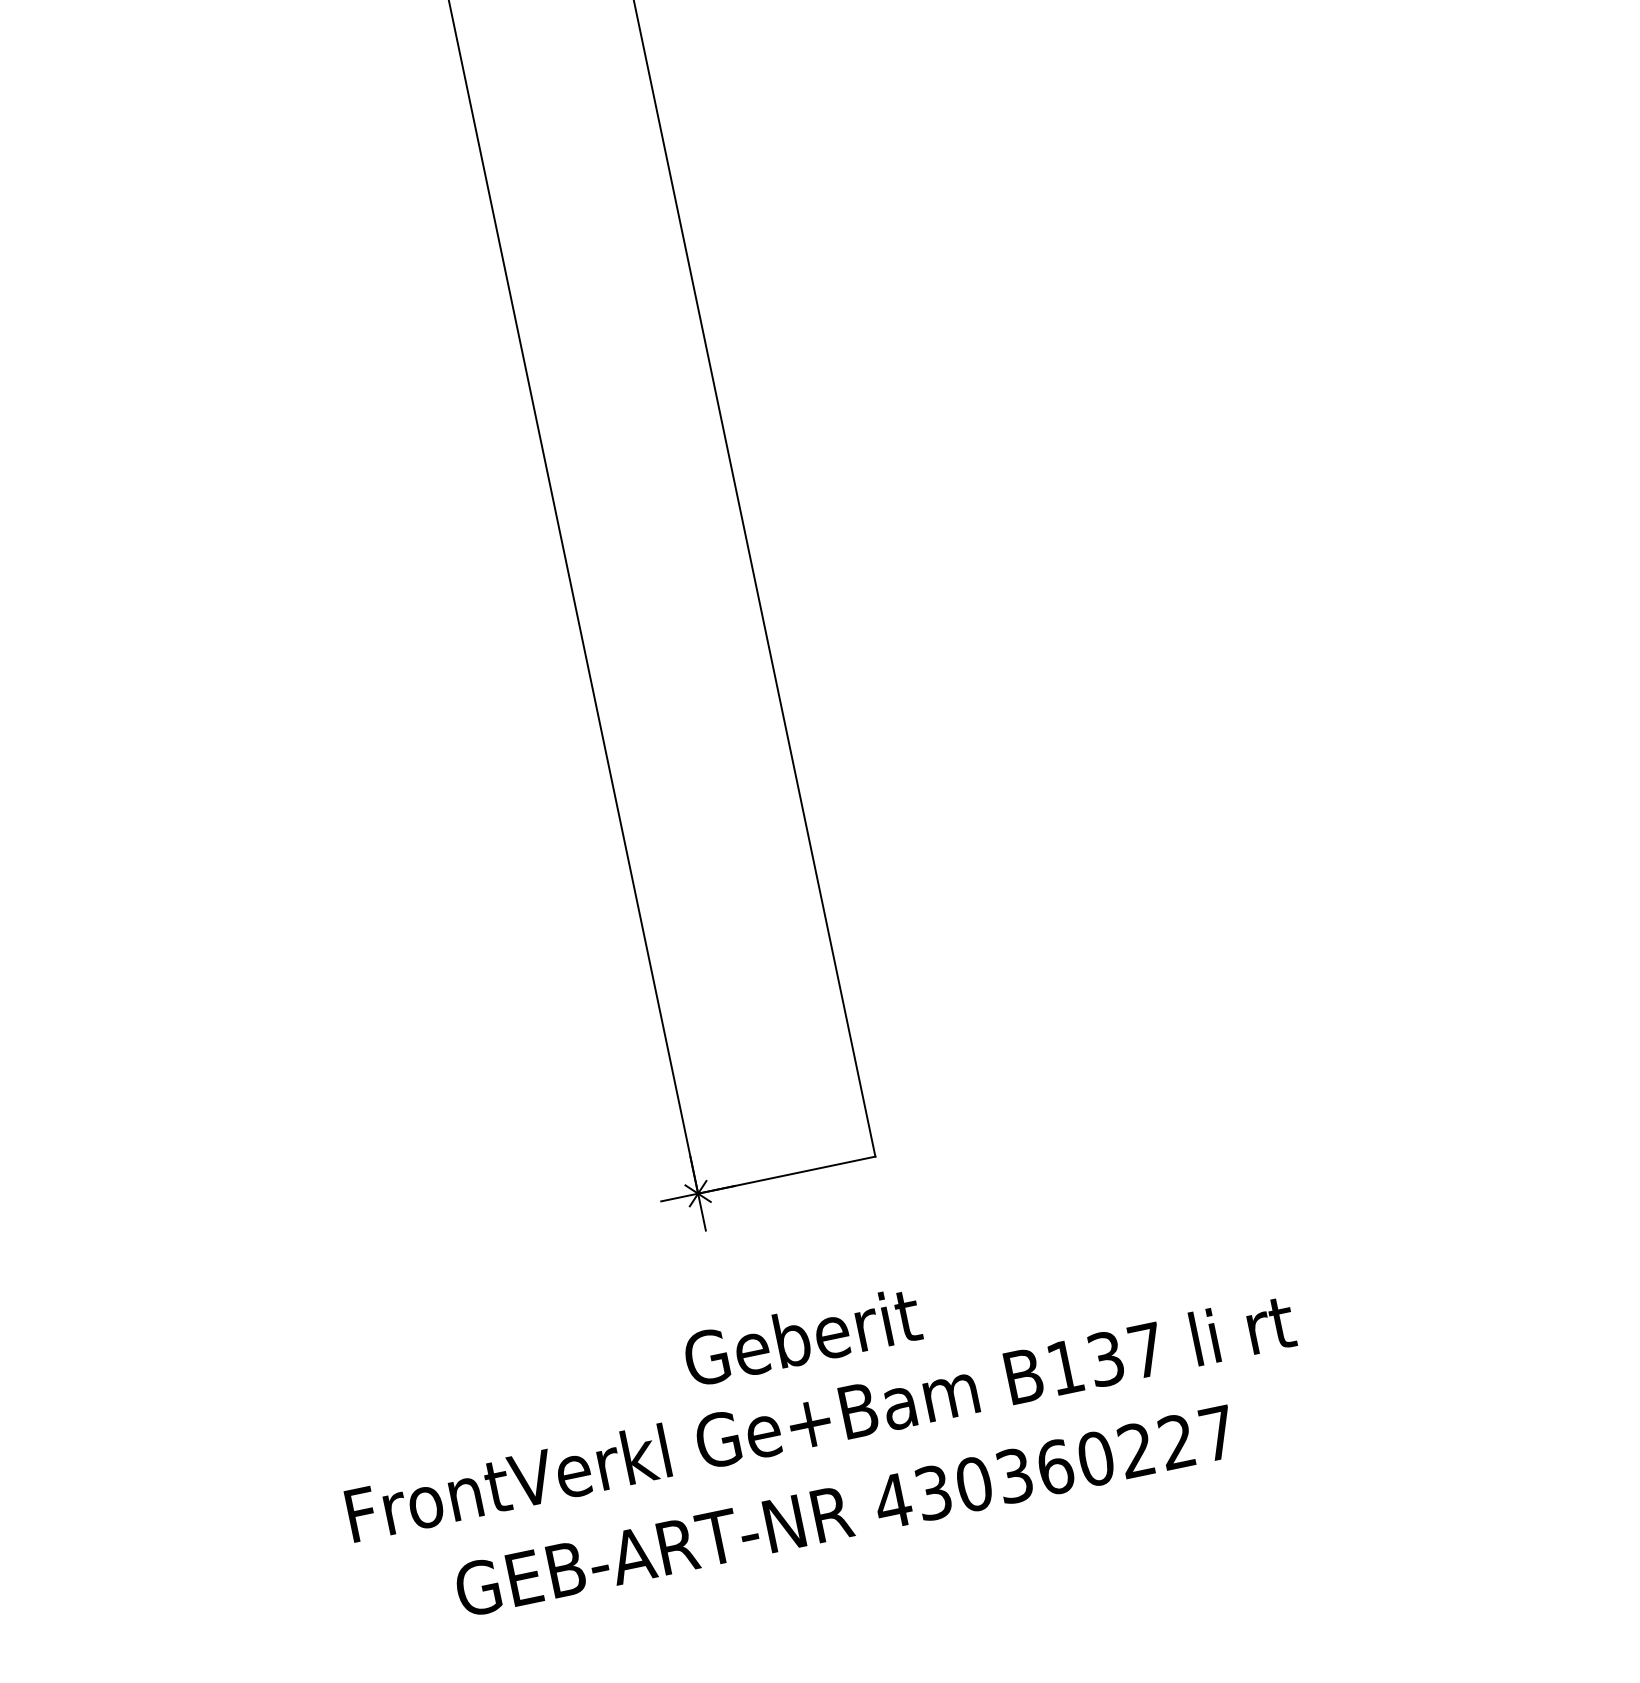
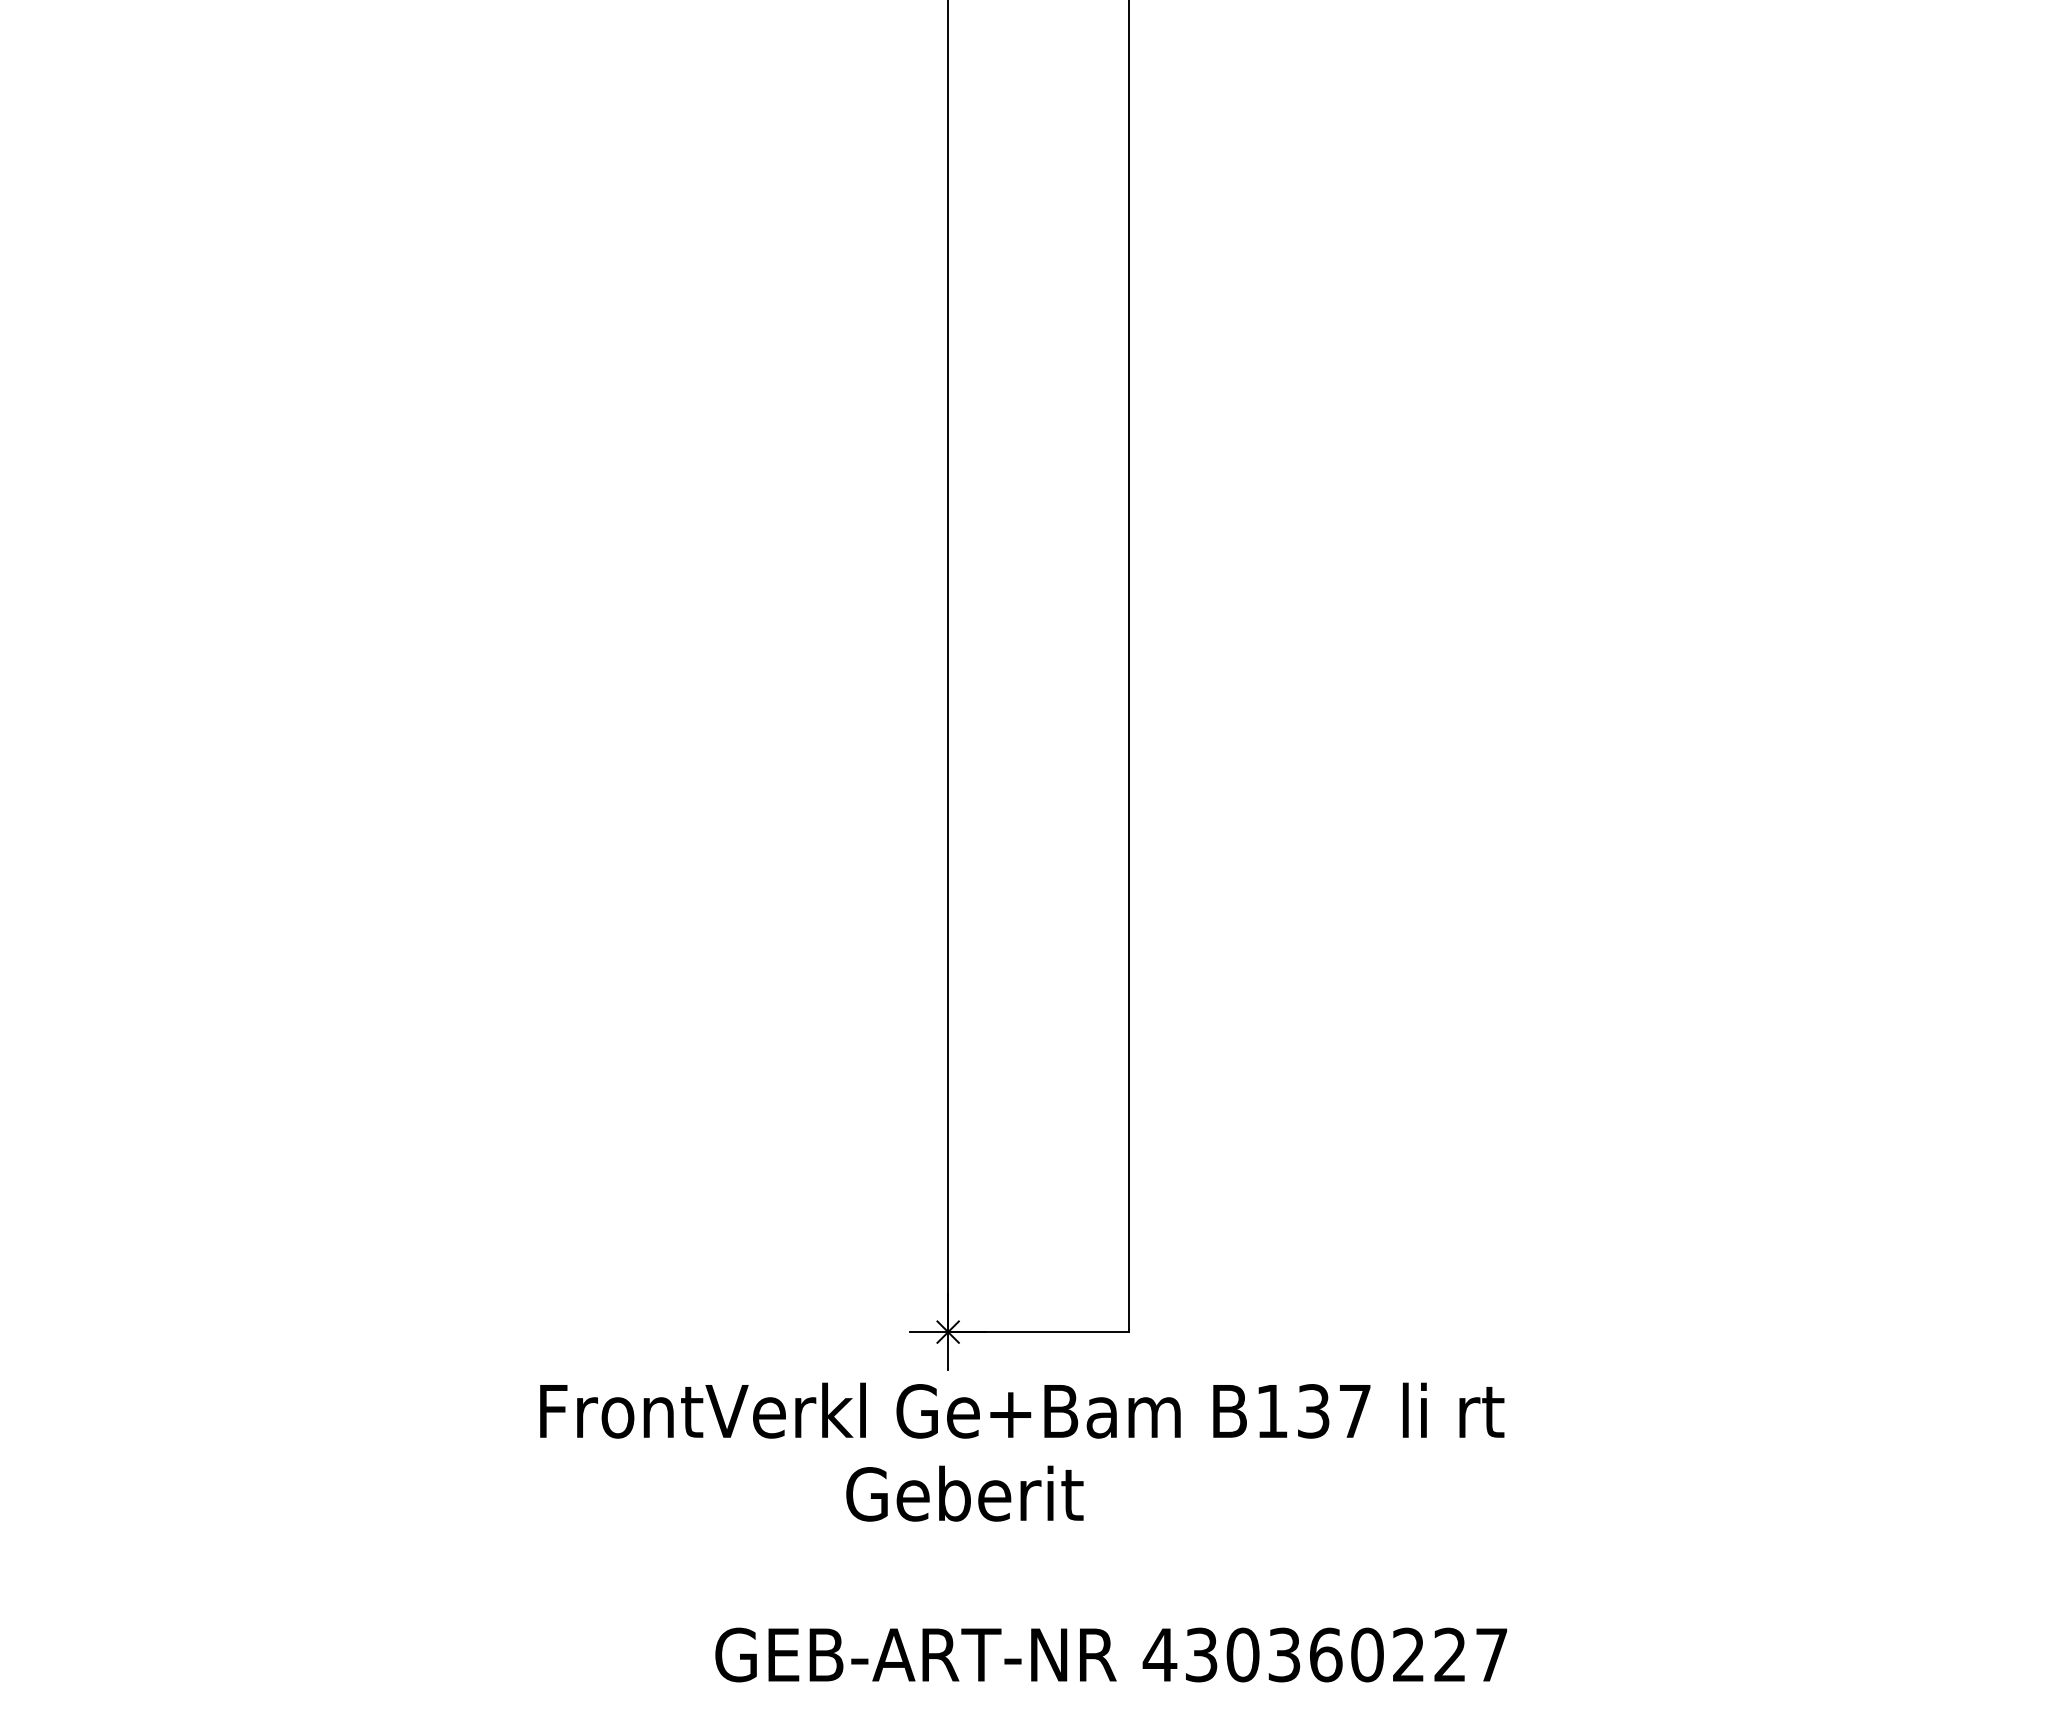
text: (801, 1336) -> (964, 1493), moved
text: (820, 1417) -> (1022, 1410), moved
text: (844, 1510) -> (1110, 1654), moved

